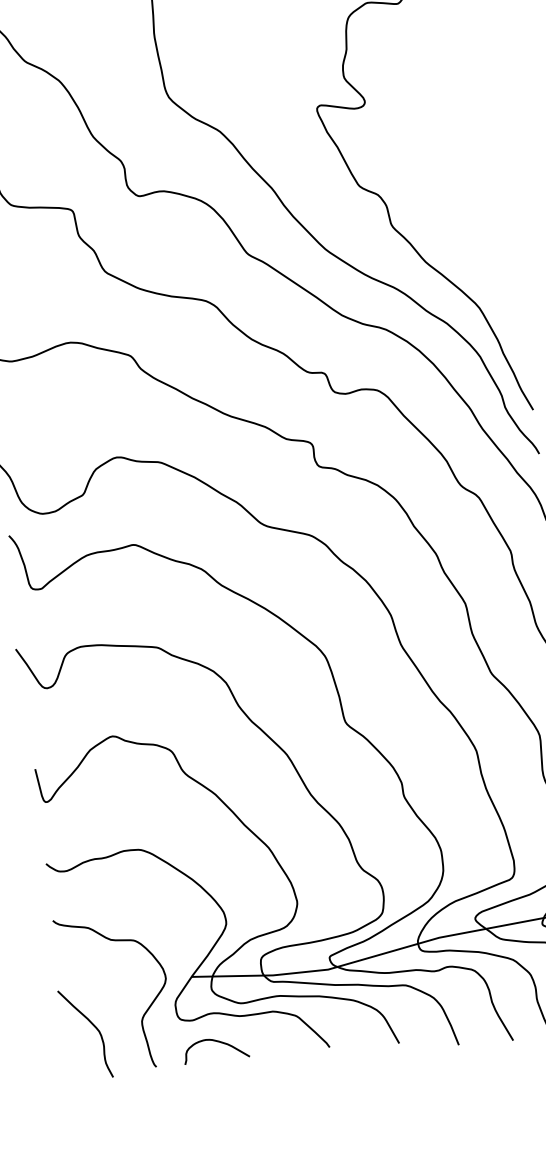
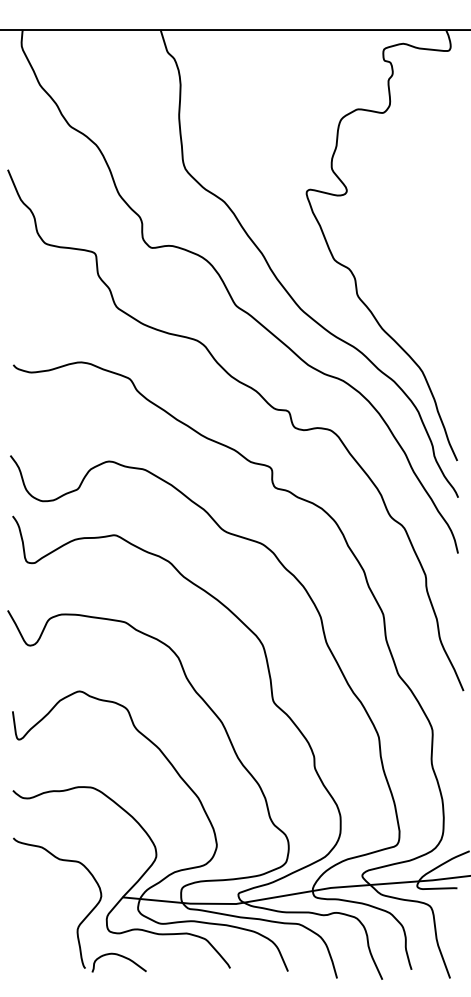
curve: (91, 1024) -> (35, 927), removed
curve: (215, 1042) -> (119, 956), moved

